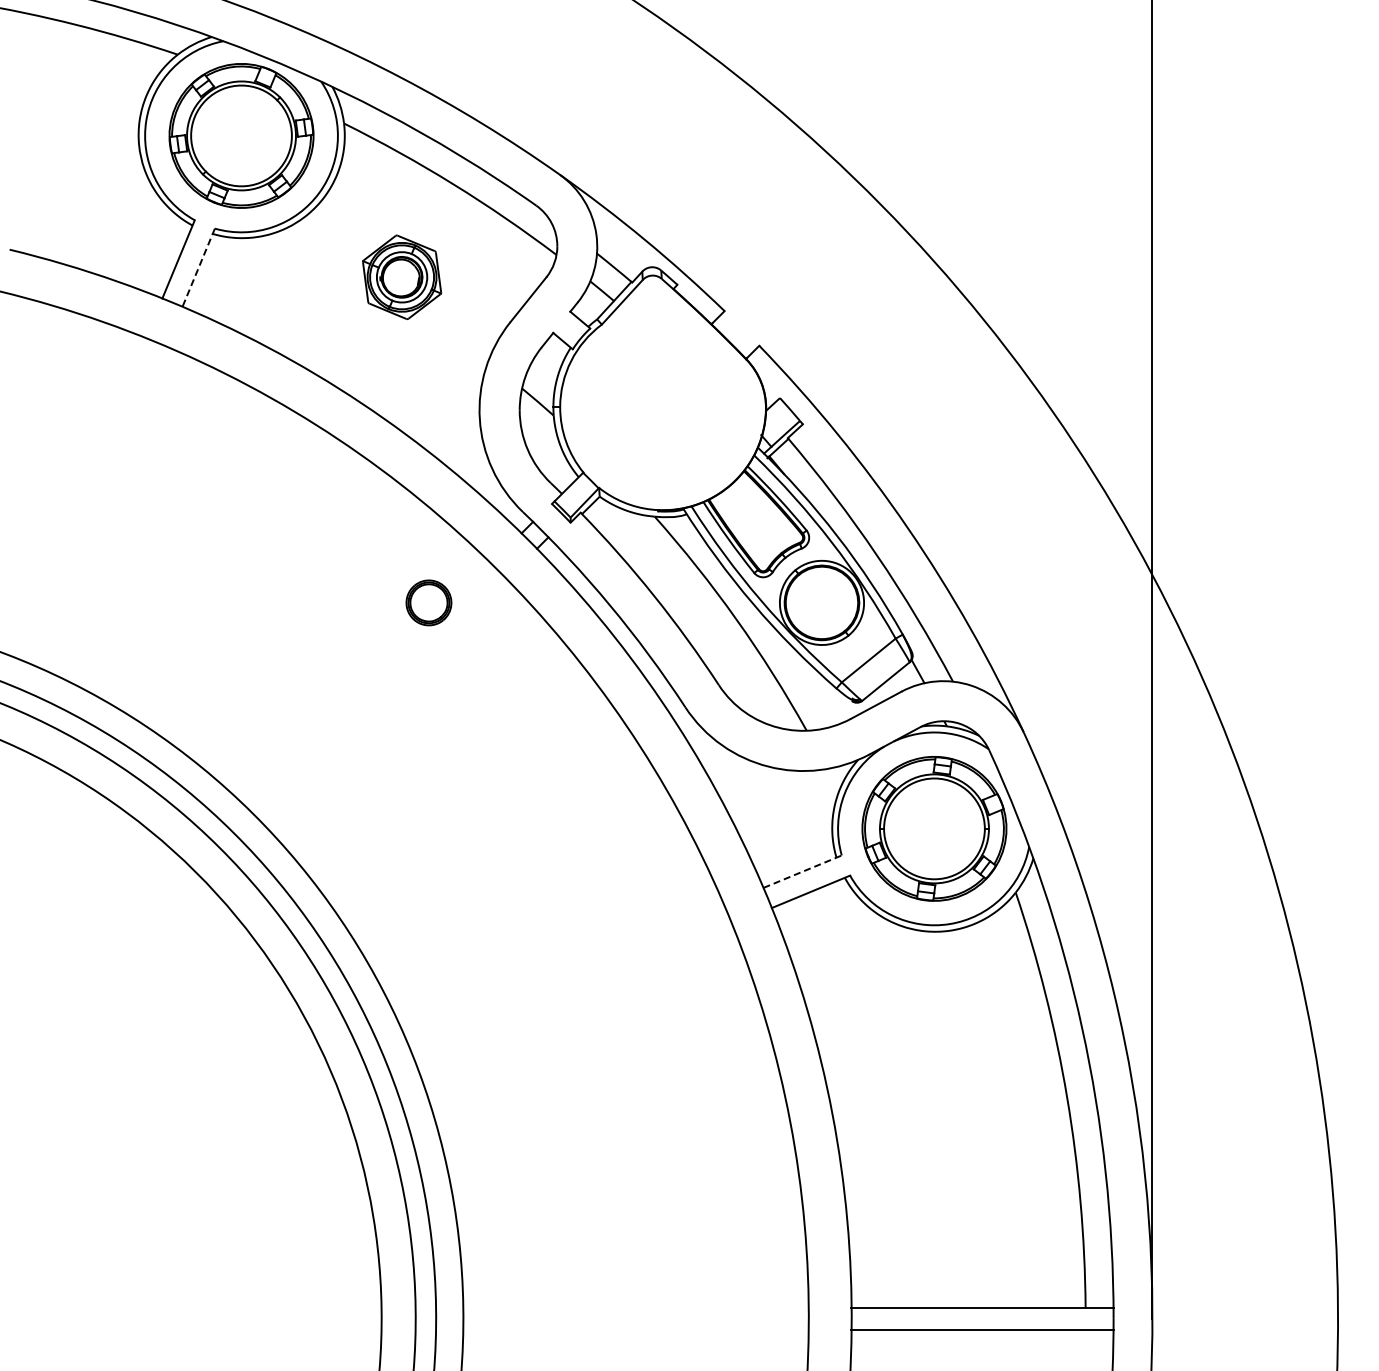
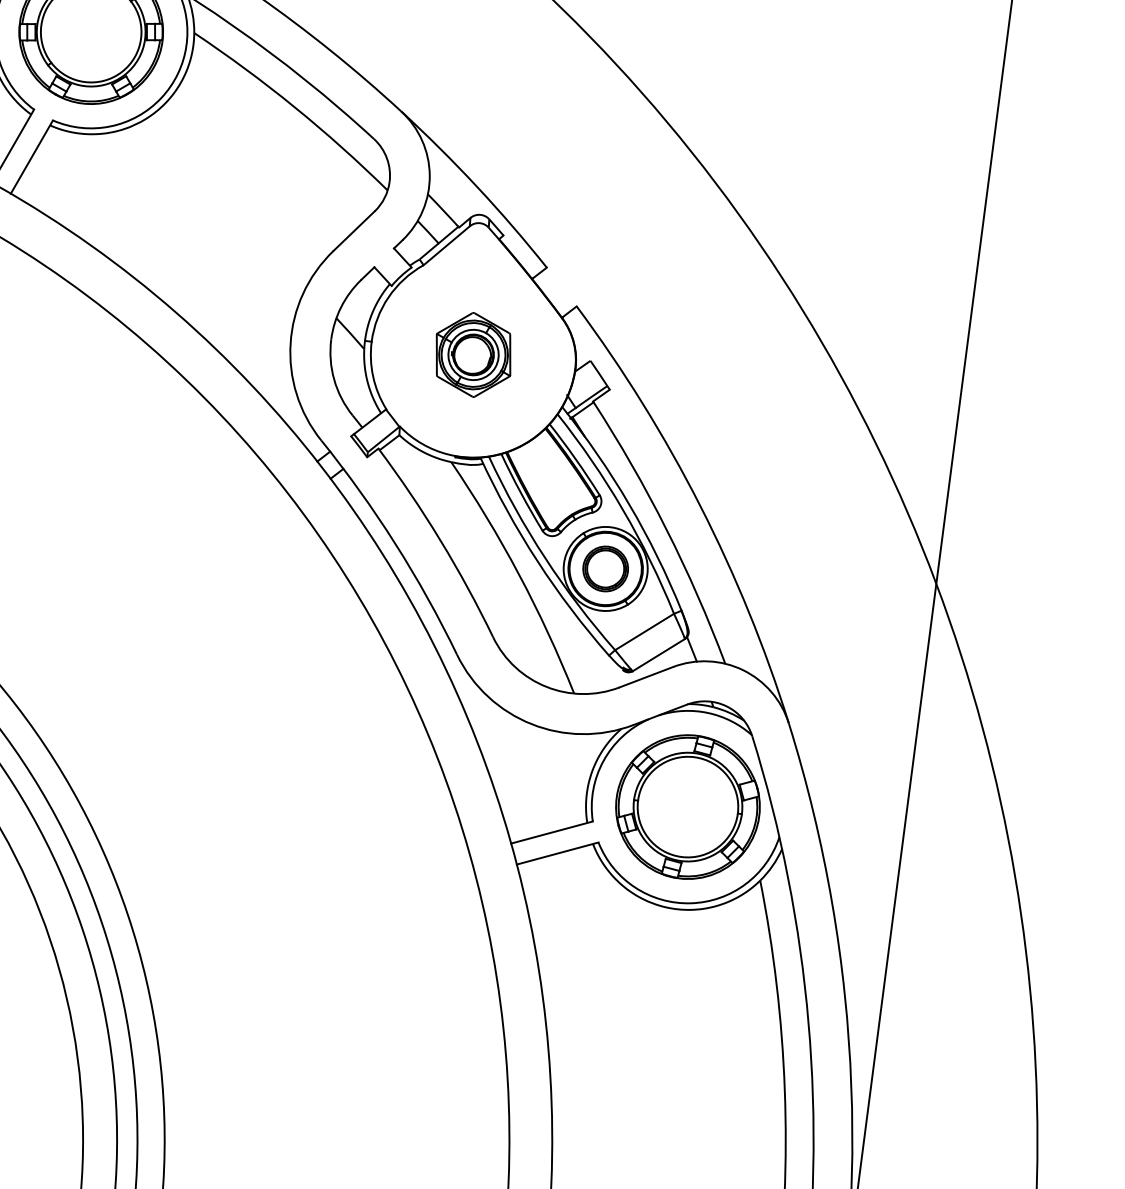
line: (198, 268) -> (31, 157), dashed -> solid
part: (402, 276) -> (474, 354), moved
part: (428, 602) -> (605, 568), moved
line: (803, 871) -> (552, 832), dashed -> solid

